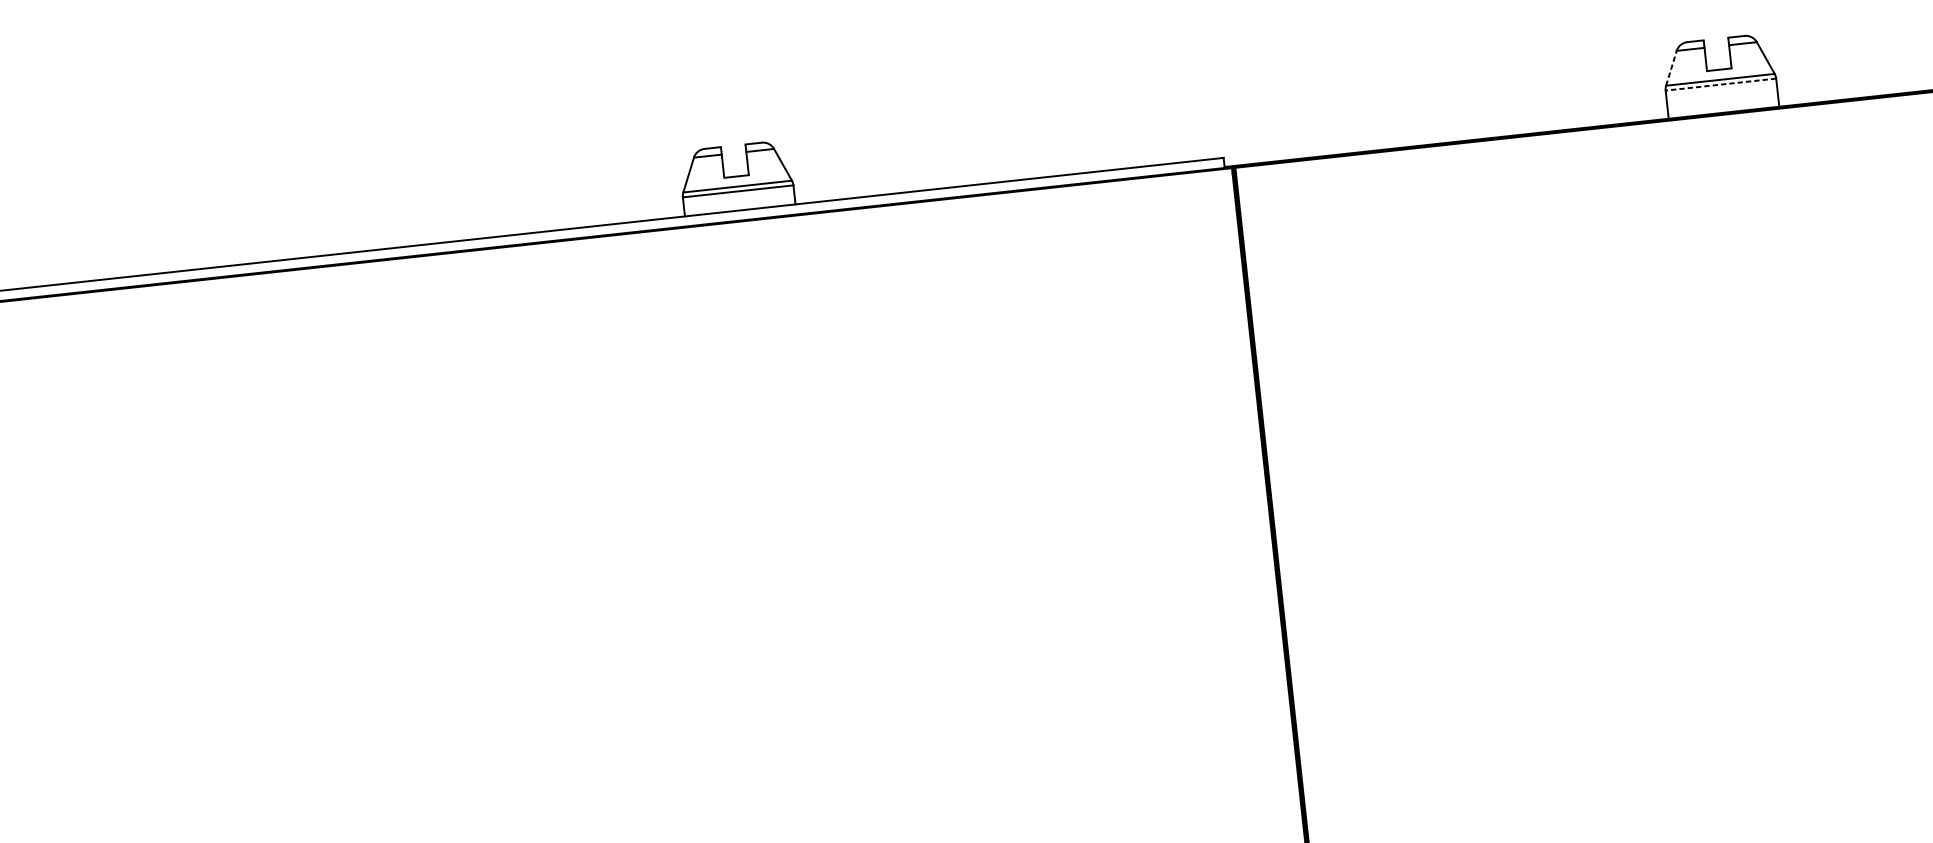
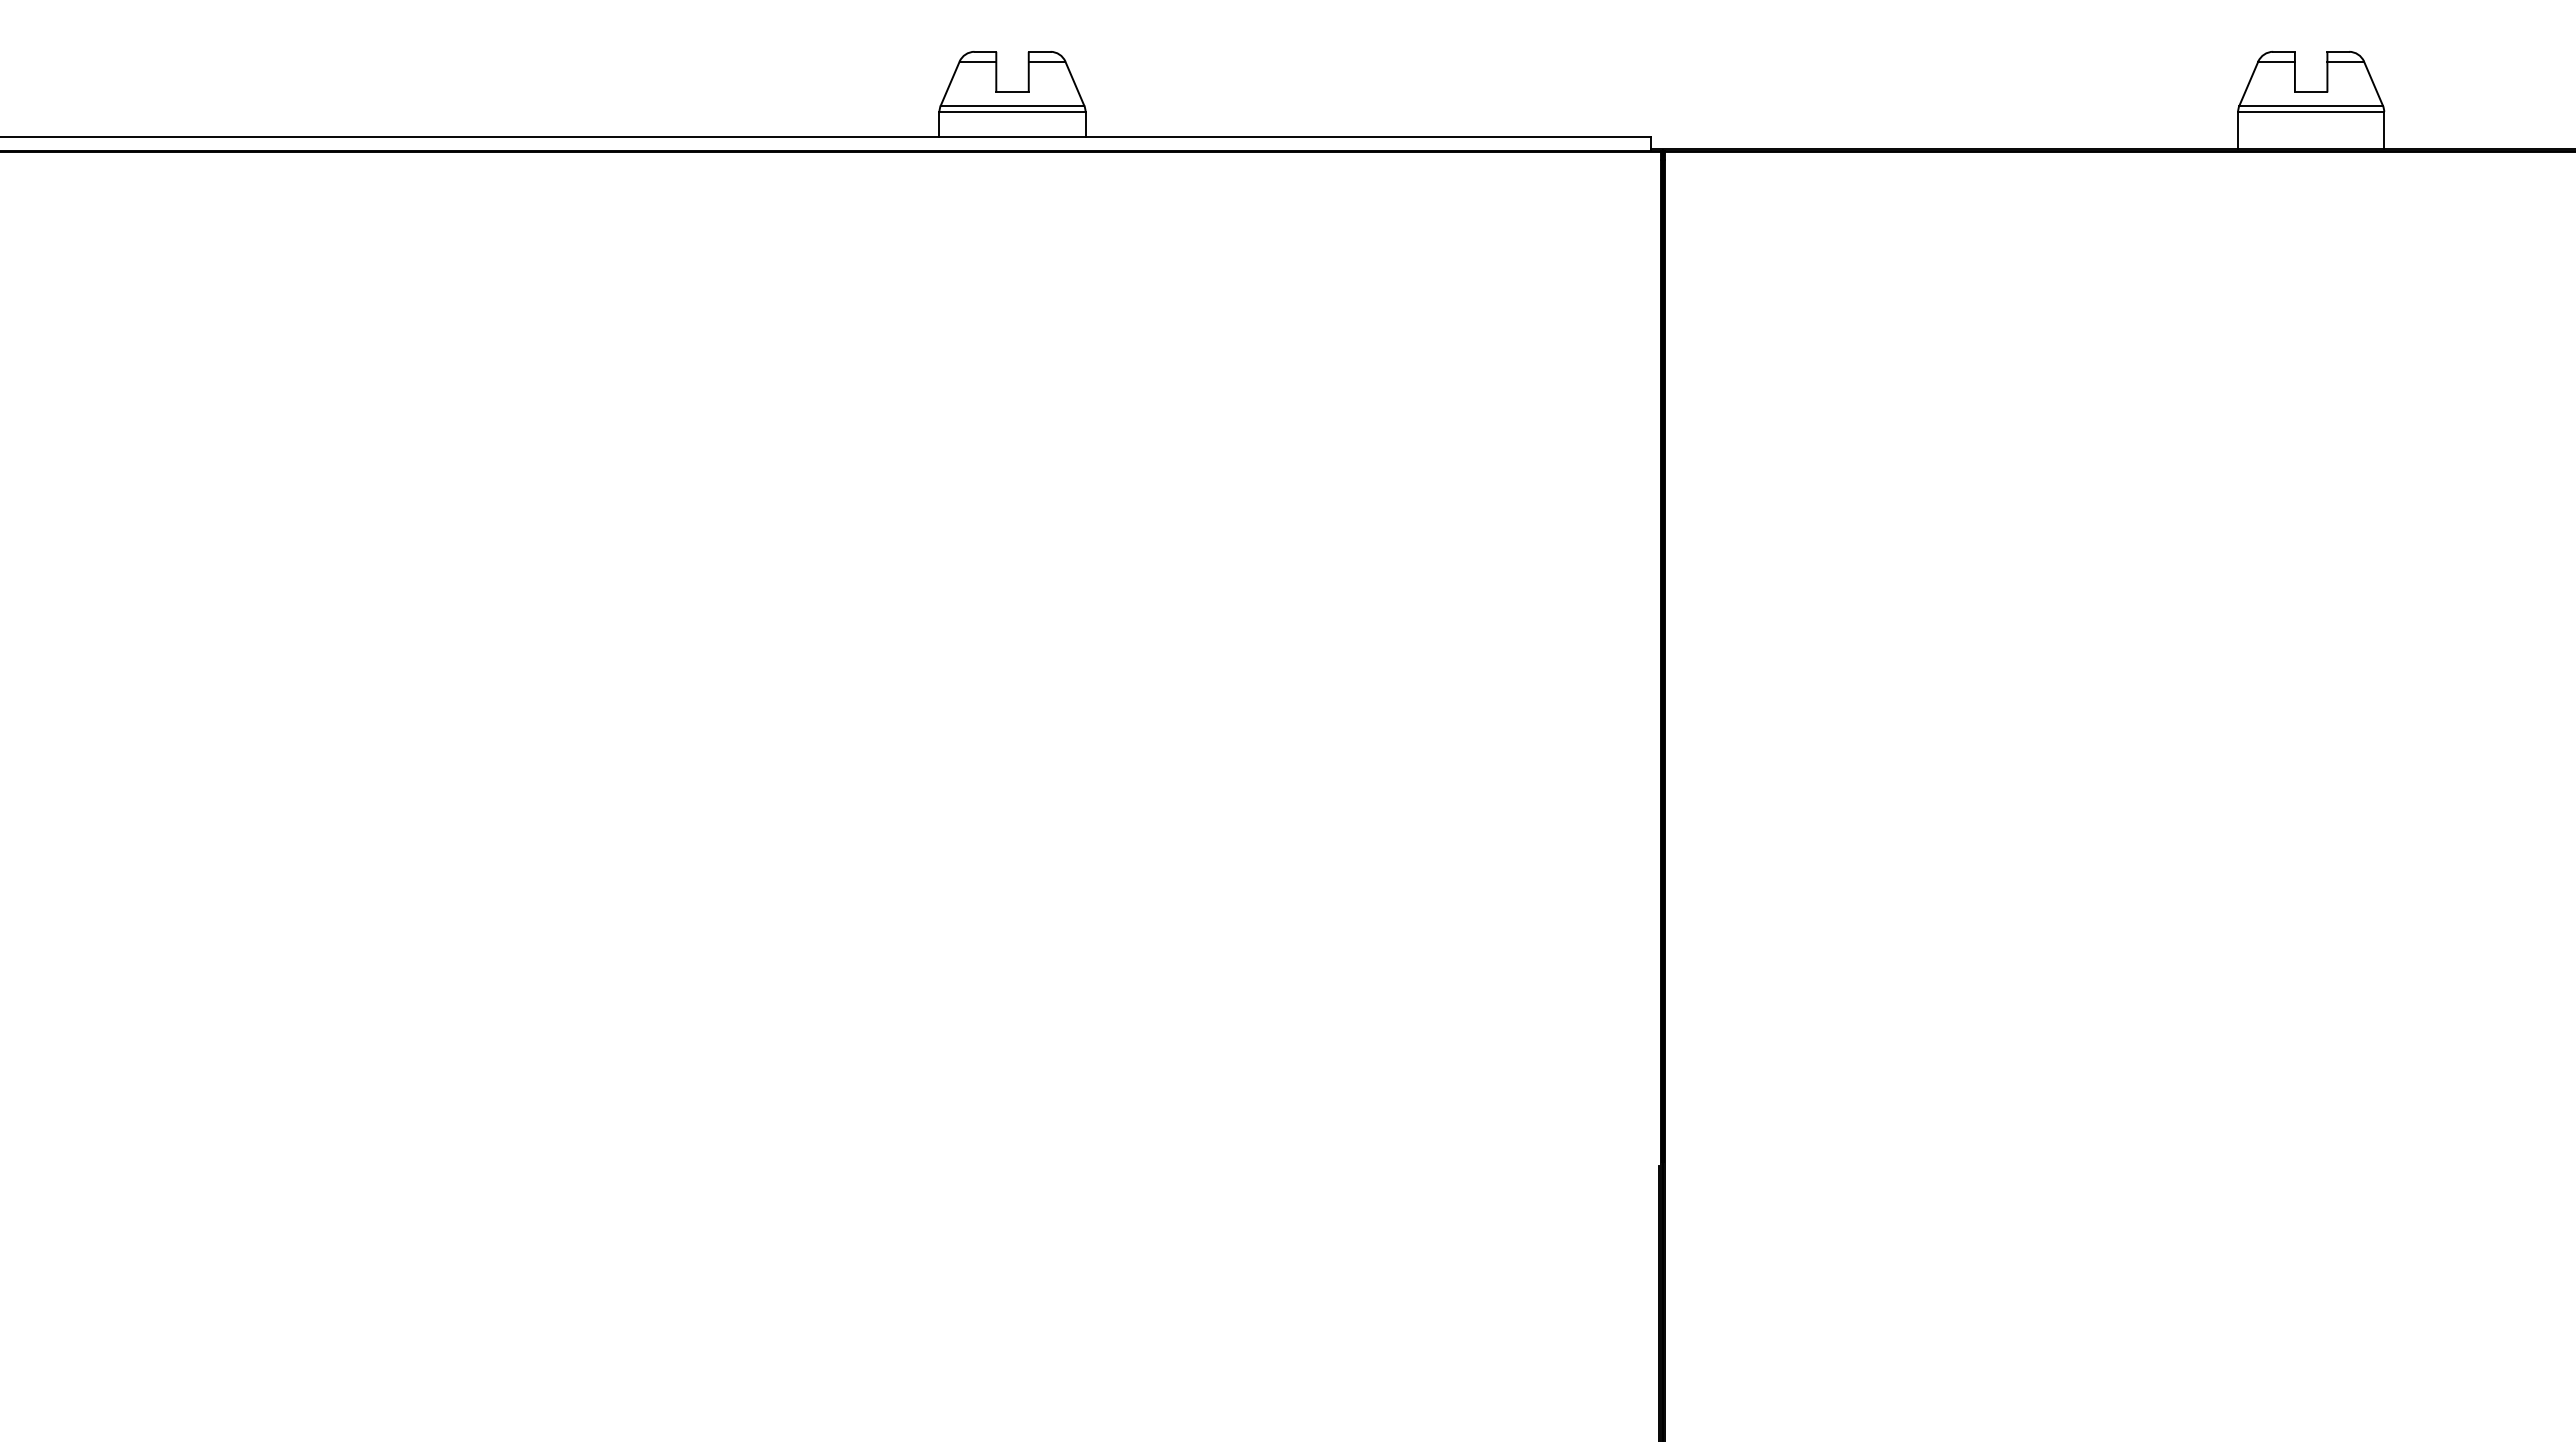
line: (1671, 68) -> (2248, 83), dashed -> solid
line: (1720, 85) -> (2310, 112), dashed -> solid

